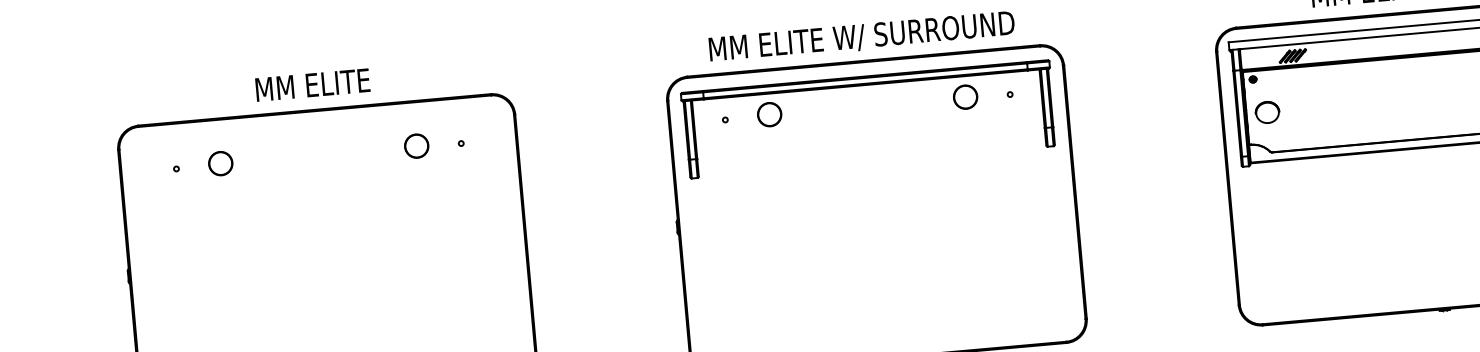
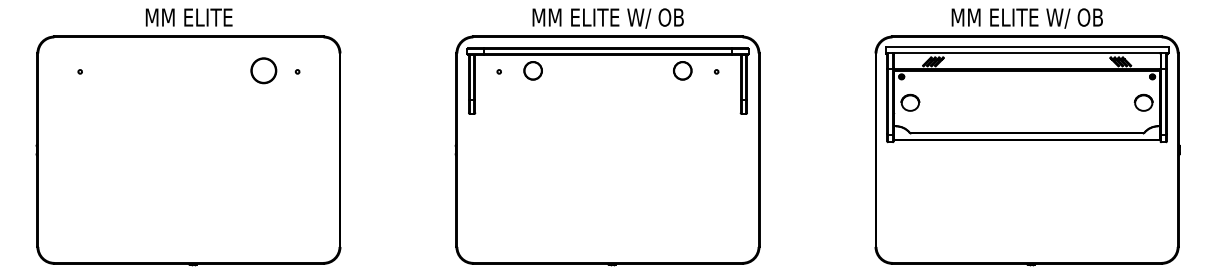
text: (862, 37) -> (608, 18), MM ELITE W/ SURROUND -> MM ELITE W/ OB
part: (416, 145) -> (263, 70), size x1.4
circle: (219, 163) -> (113, 70), removed

